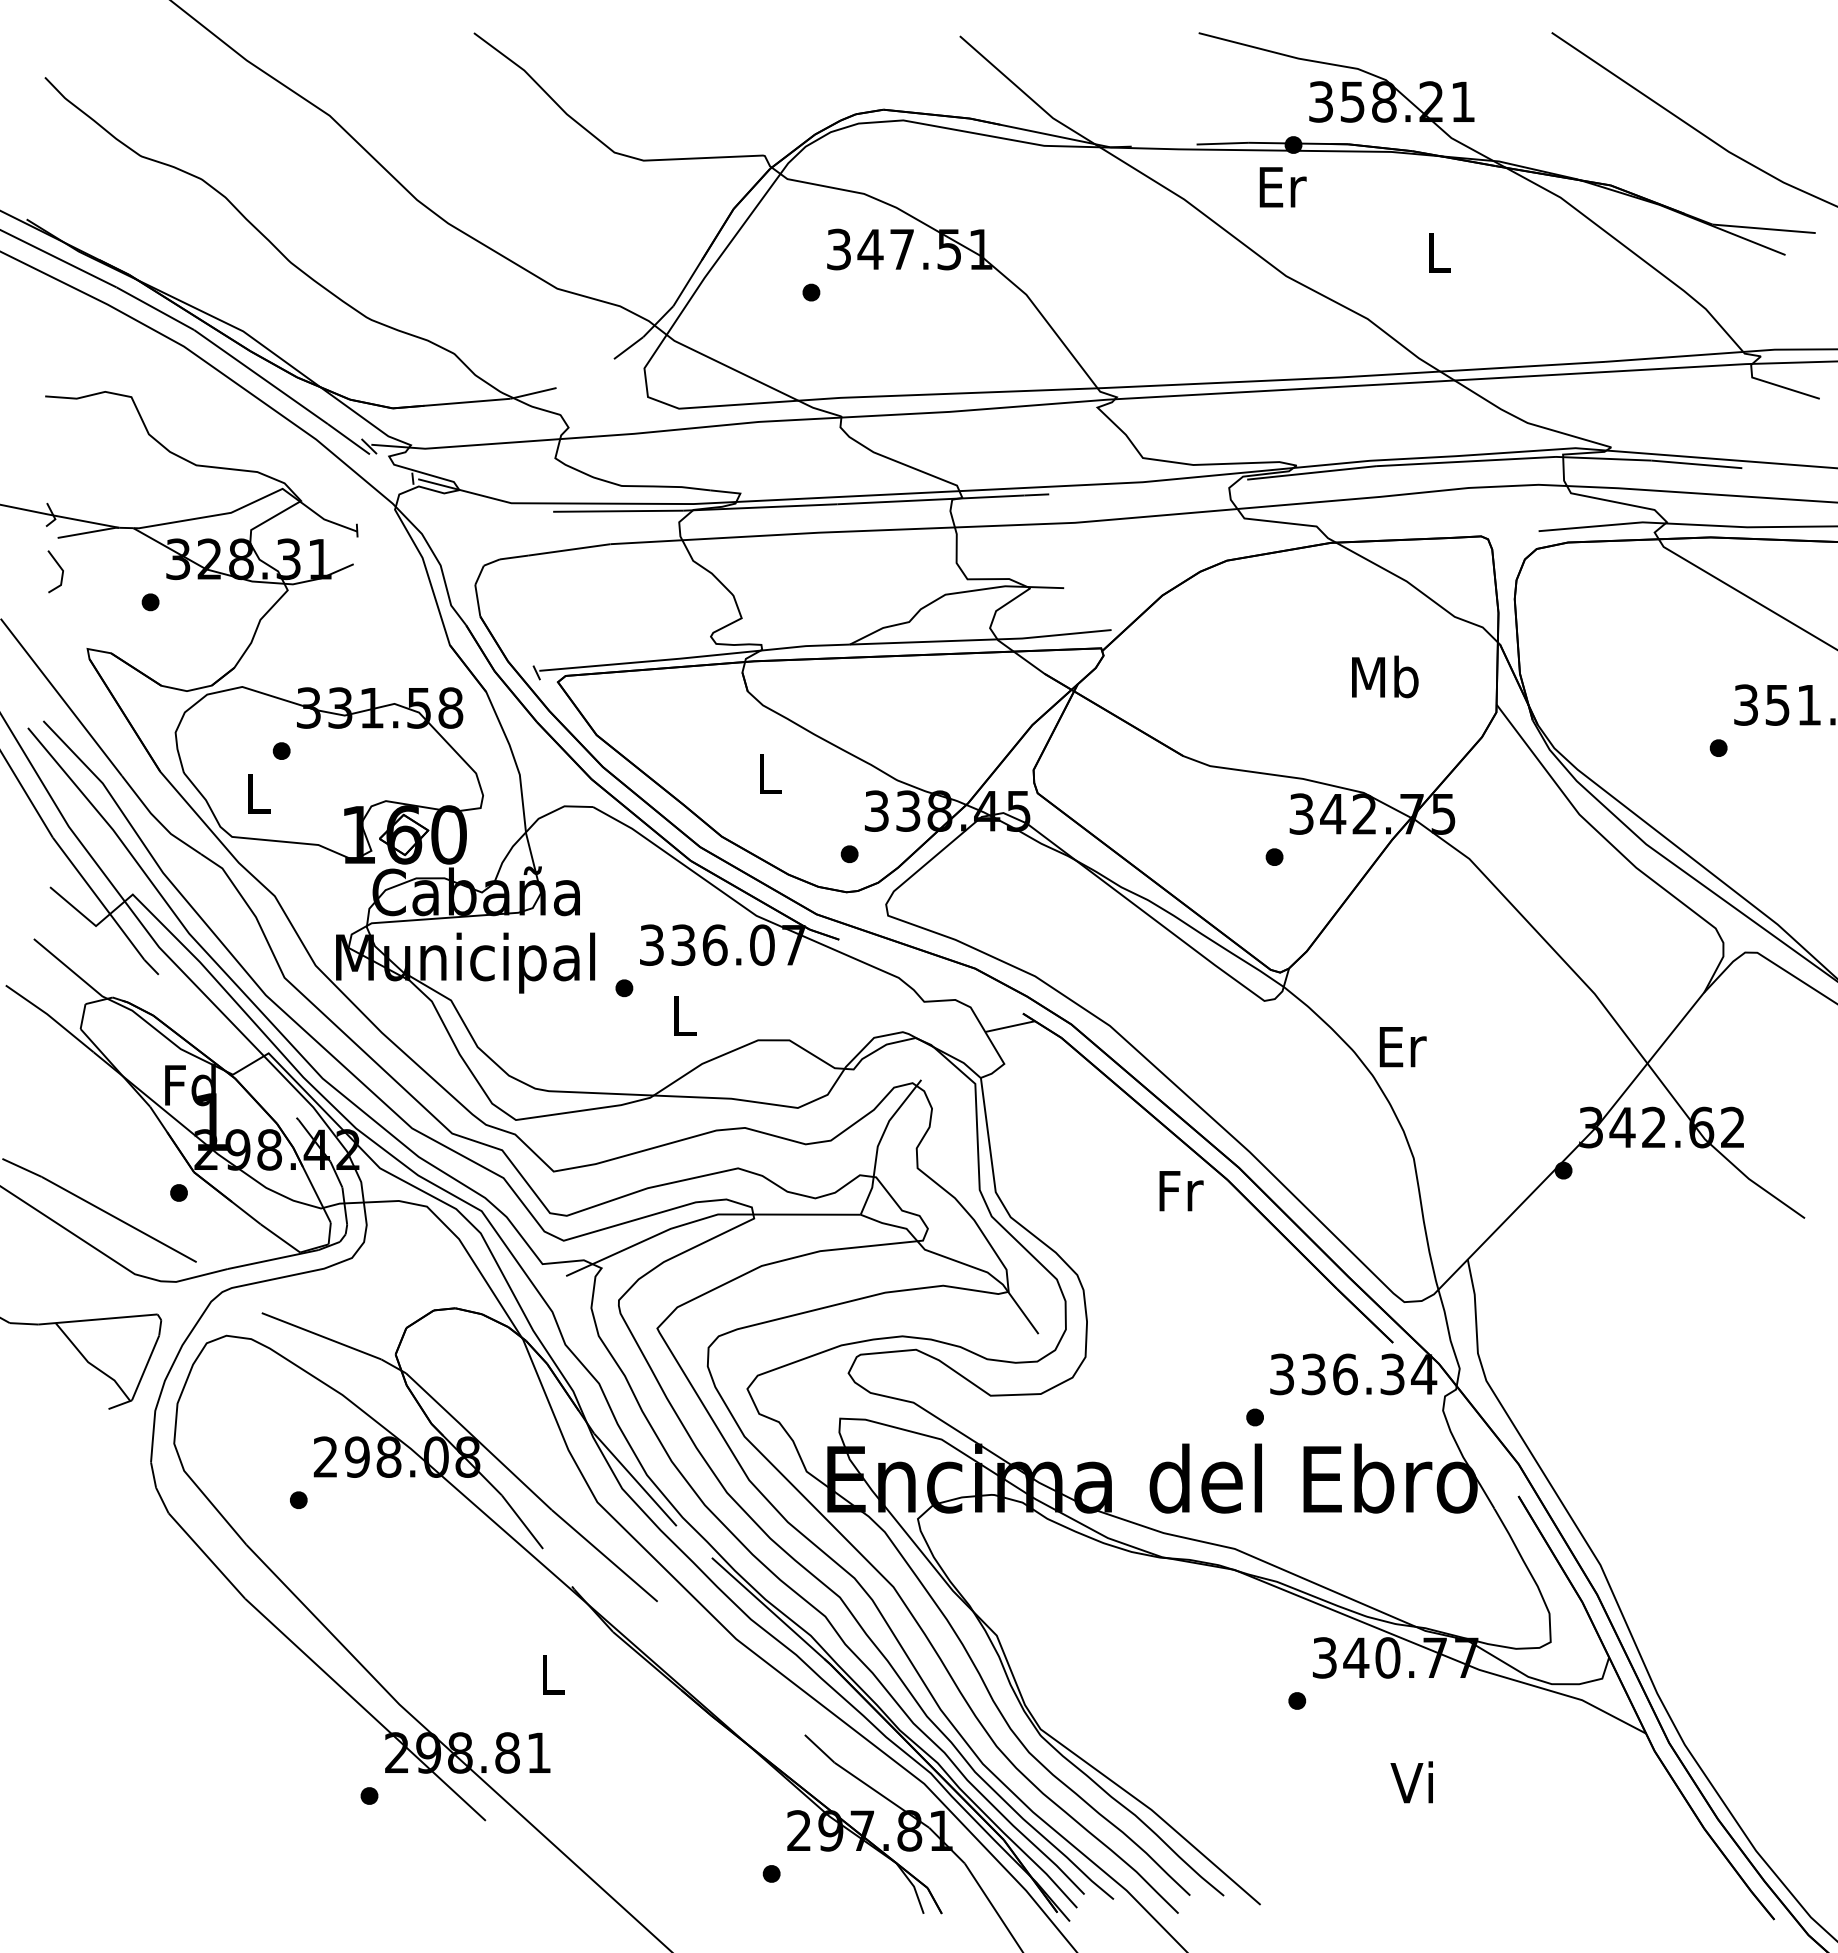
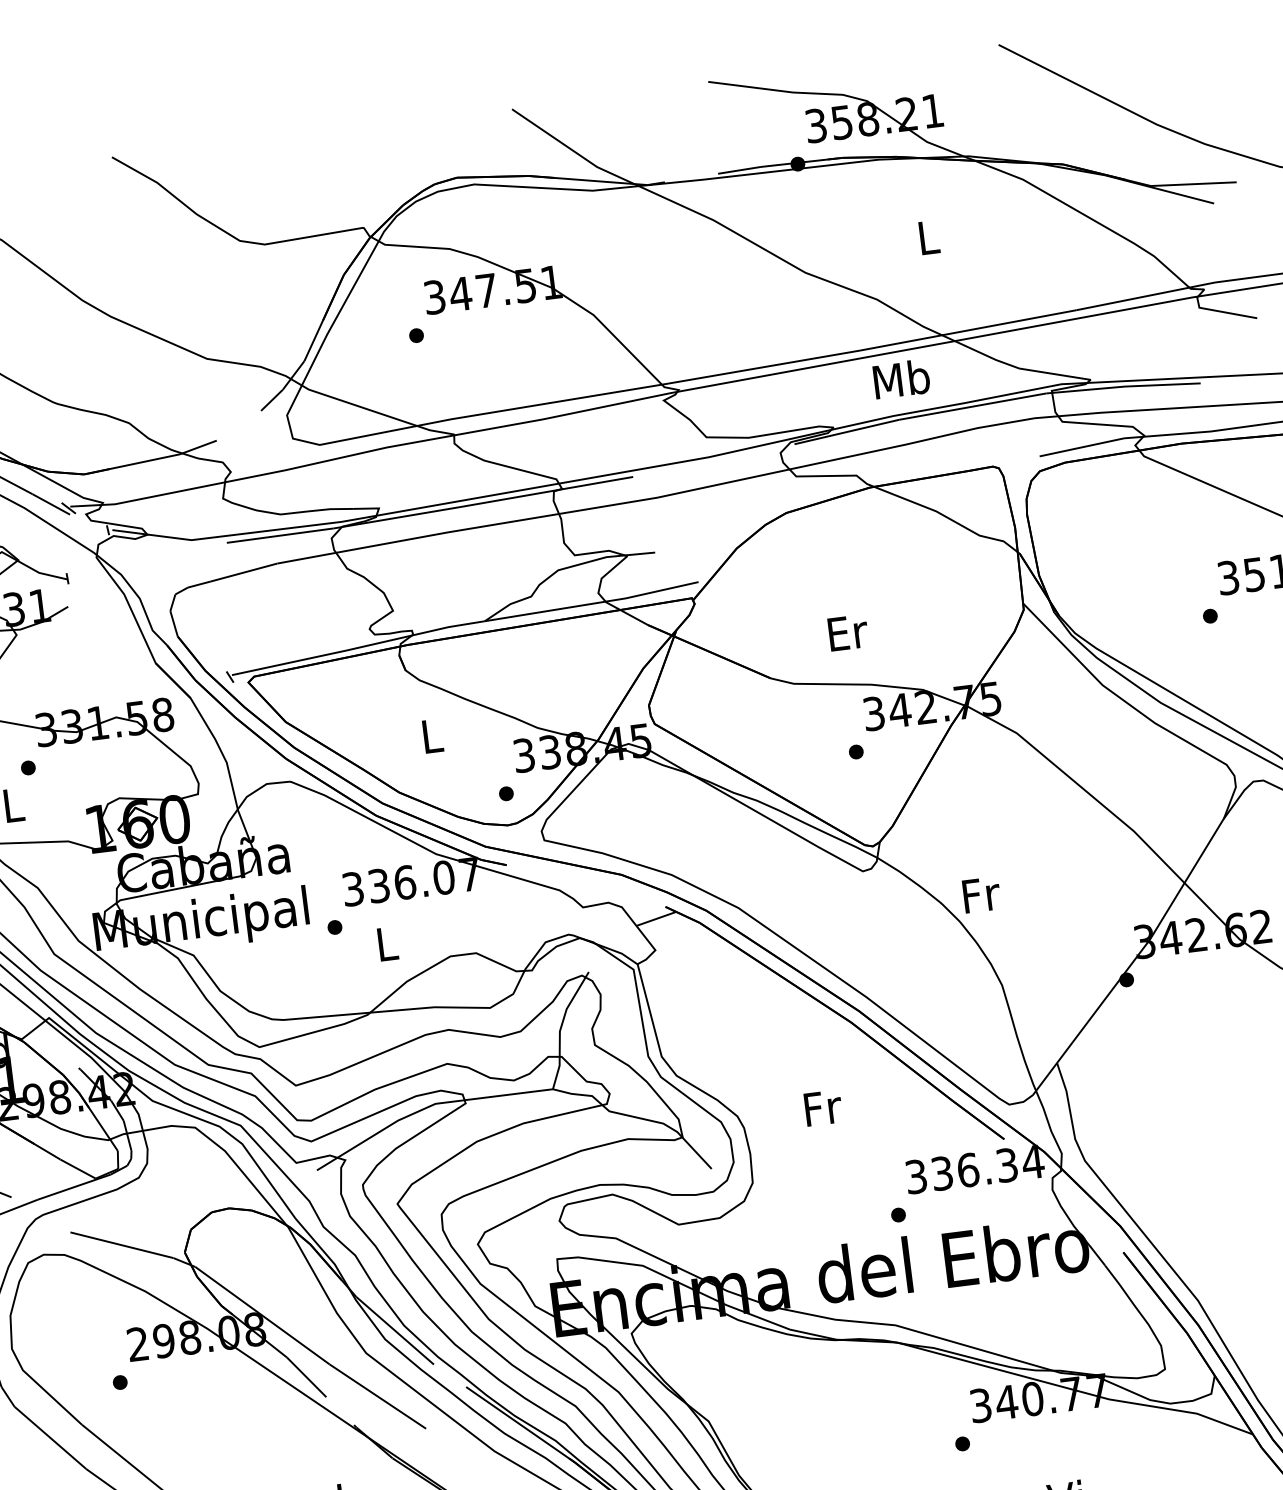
text: (1282, 187) -> (847, 633), moved
text: (1385, 676) -> (901, 378), moved
text: (1402, 1047) -> (981, 895), Er -> Fr
text: (1181, 1191) -> (823, 1108), moved

